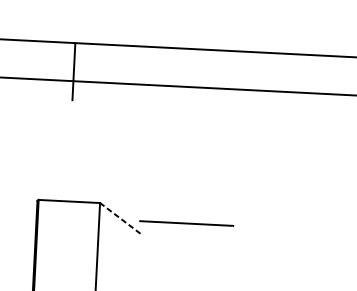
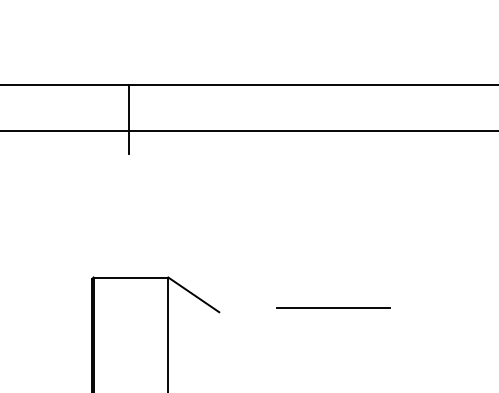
line: (120, 218) -> (193, 294), dashed -> solid
line: (186, 223) -> (333, 307), moved

